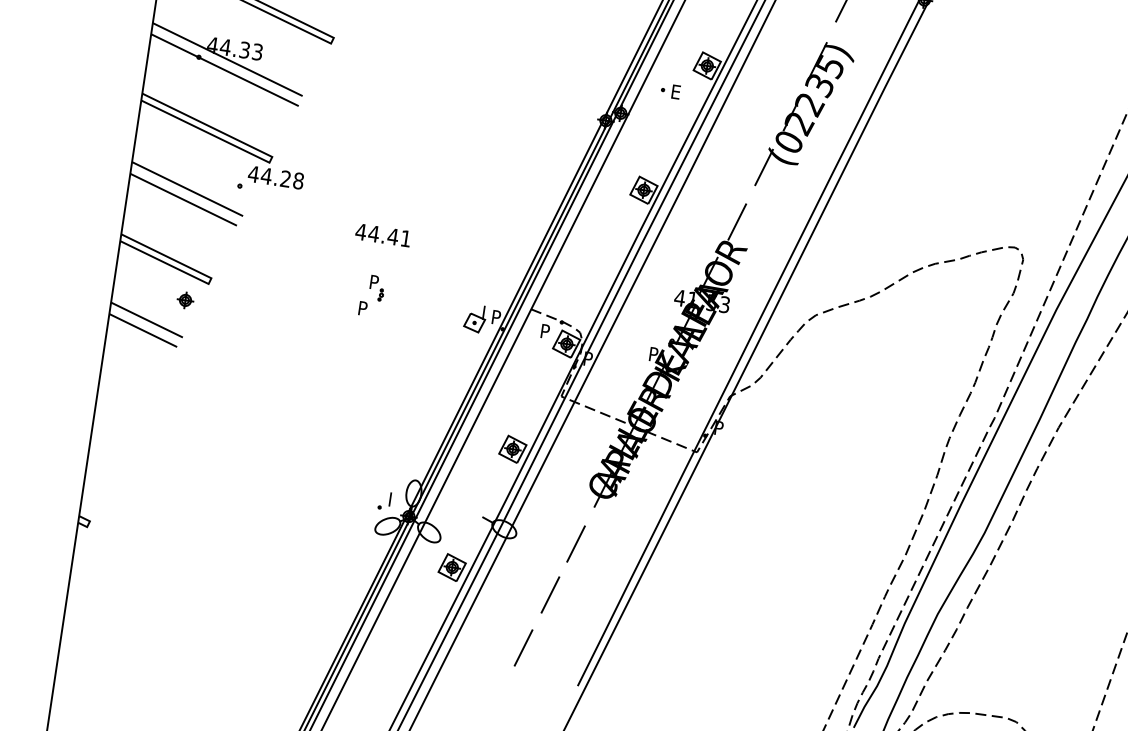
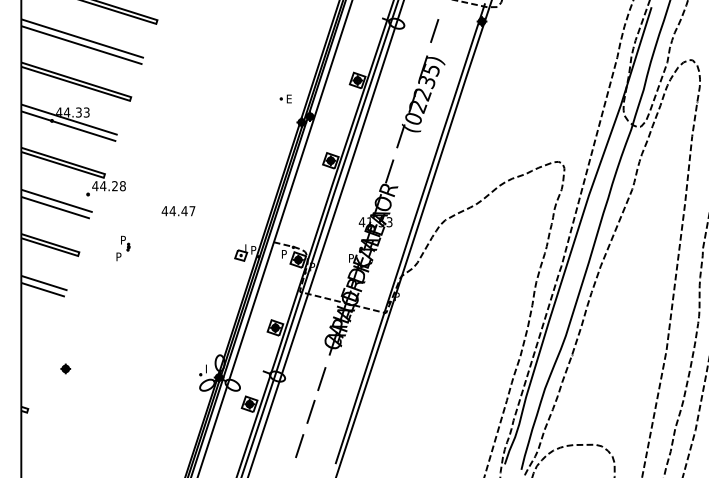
part: (669, 90) -> (285, 98), moved
text: (405, 239) -> (192, 211), 44.41 -> 44.47
part: (372, 295) -> (123, 248), moved
part: (185, 299) -> (65, 368), moved

